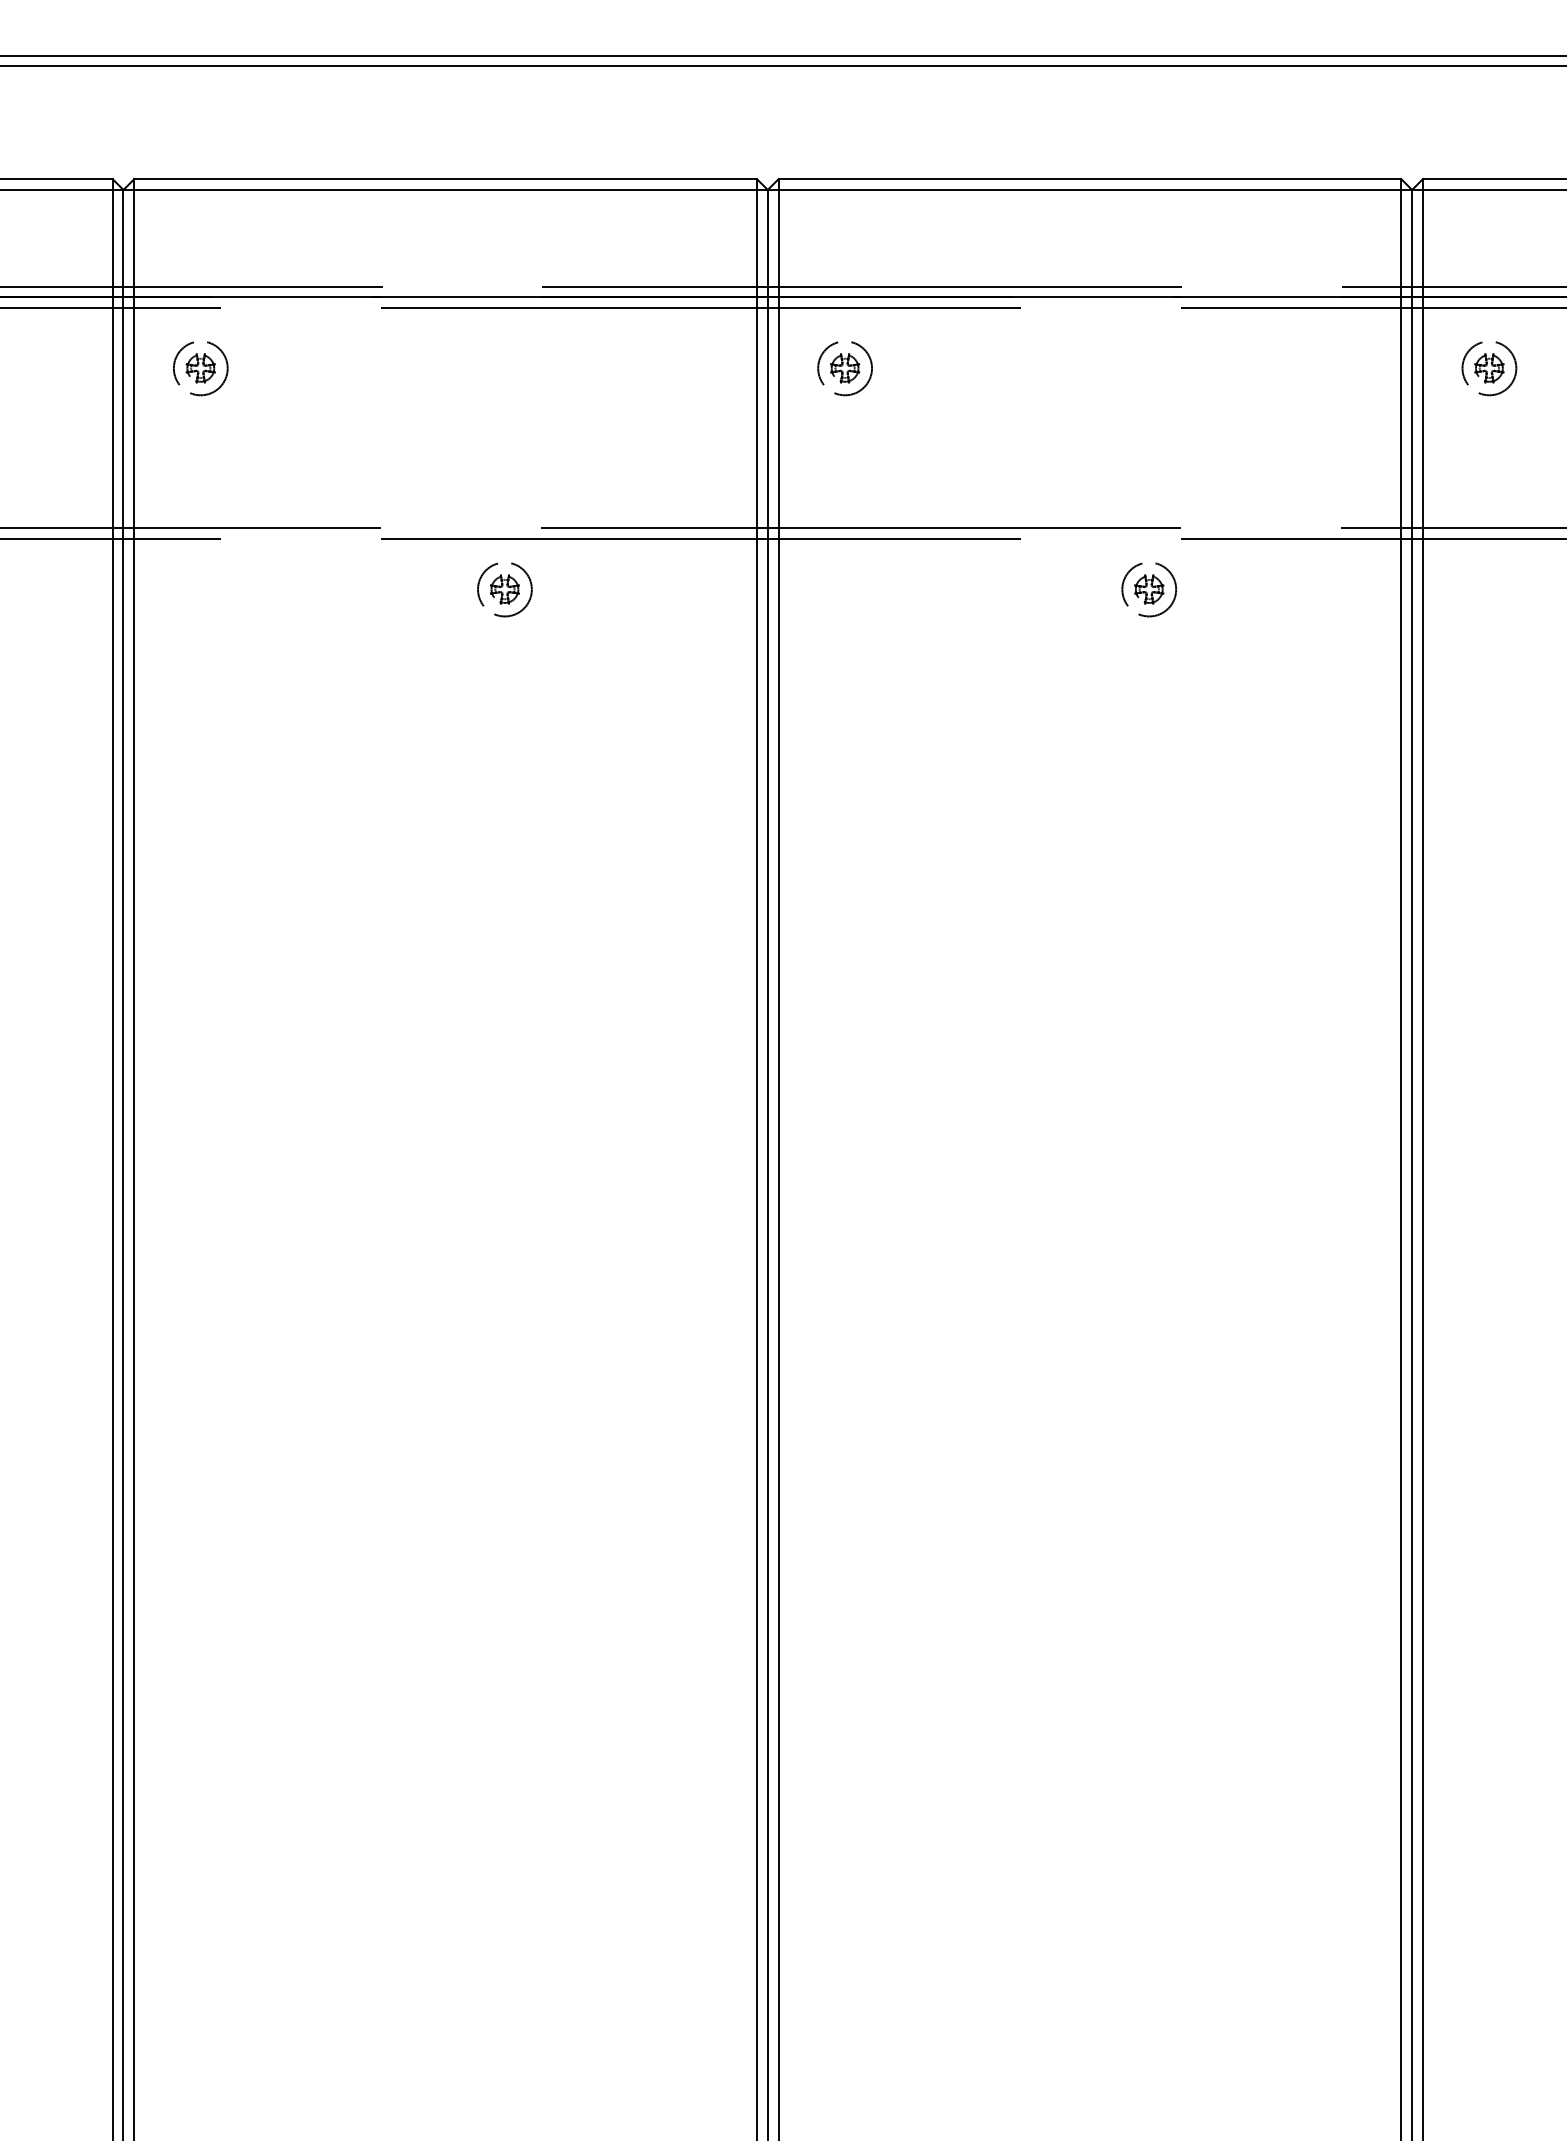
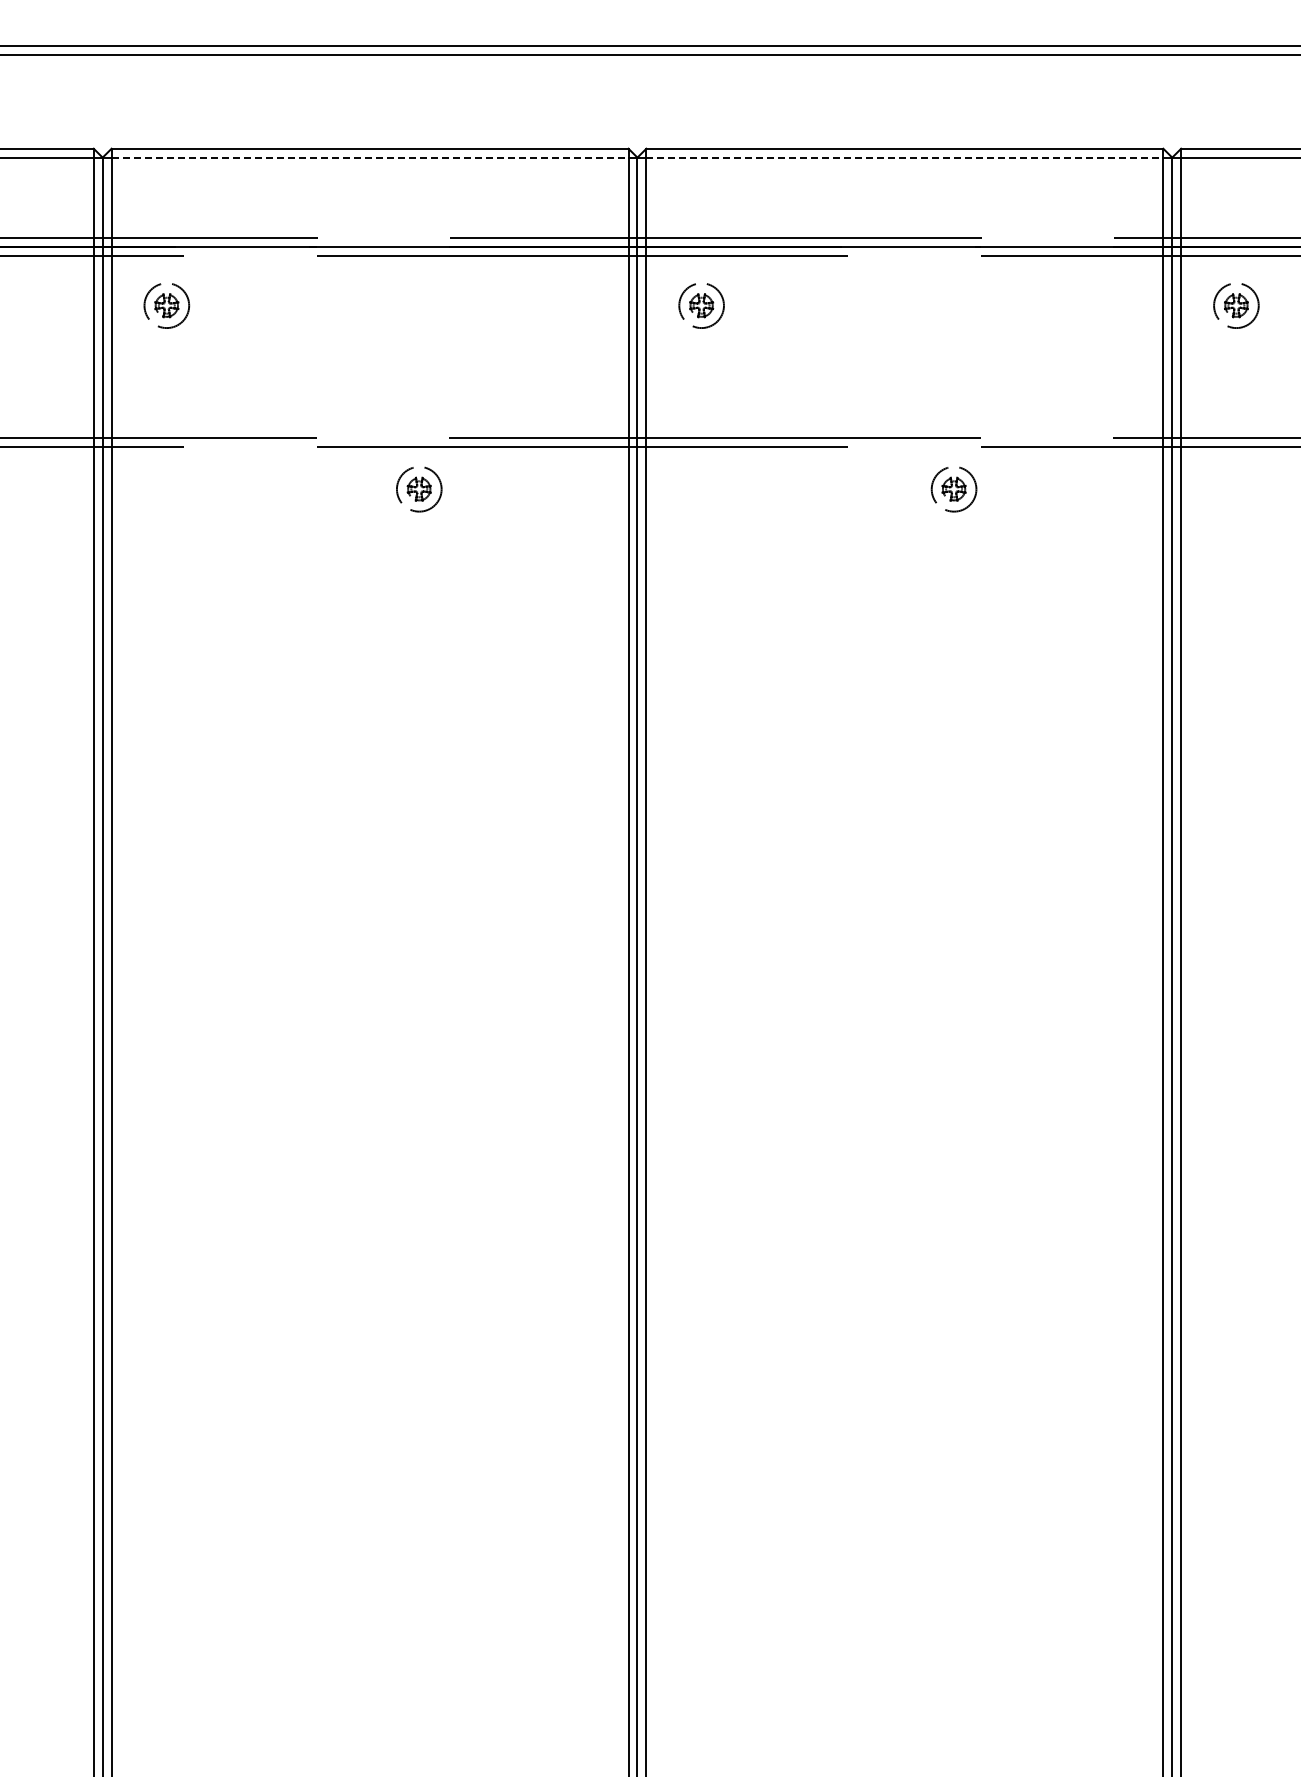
line: (446, 189) -> (370, 157), solid -> dashed
line: (1090, 189) -> (905, 157), solid -> dashed

